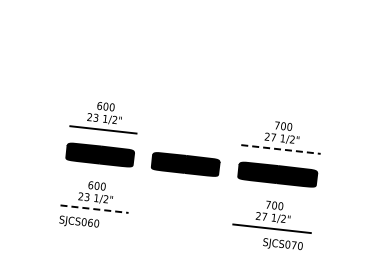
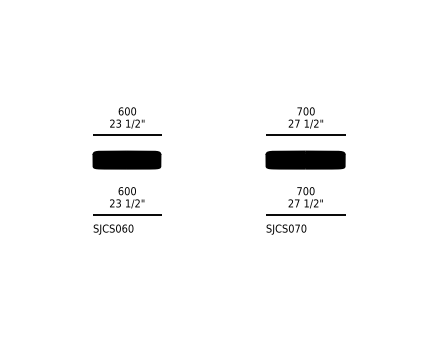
line: (281, 149) -> (306, 134), dashed -> solid
part: (185, 163) -> (212, 159), removed
line: (94, 209) -> (127, 214), dashed -> solid
text: (282, 245) -> (286, 229), moved

